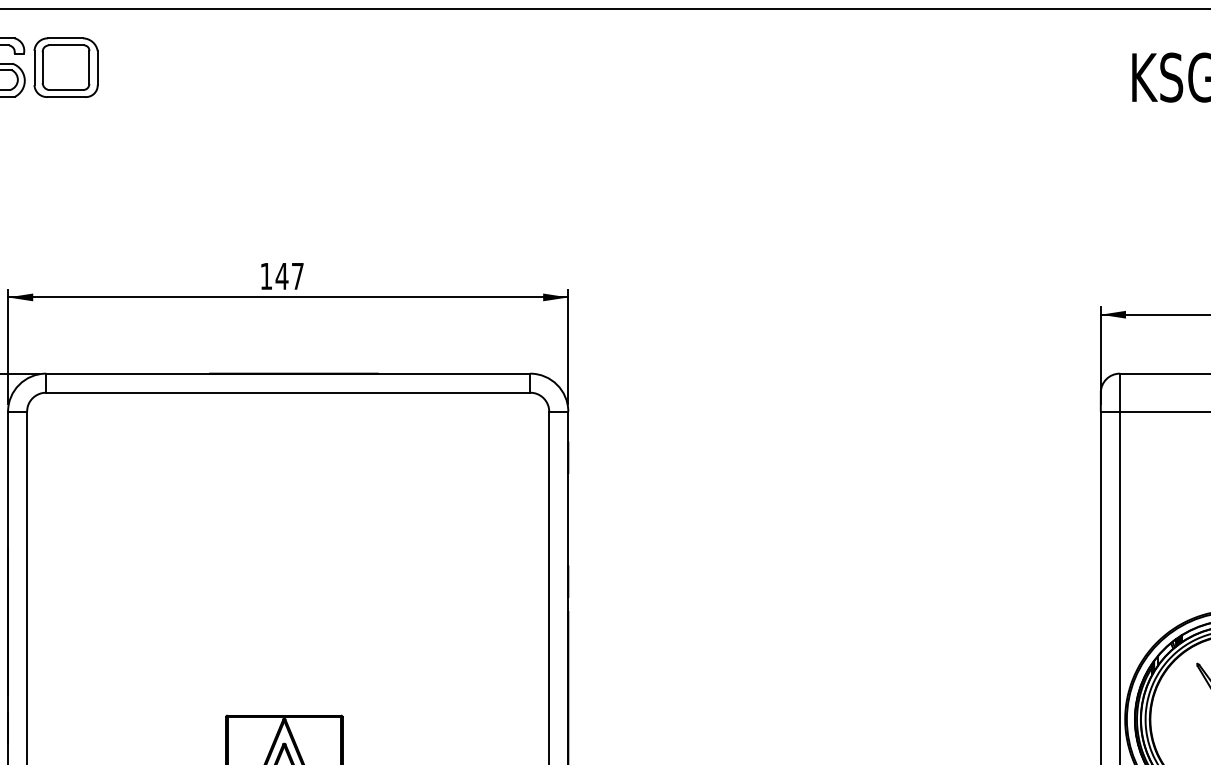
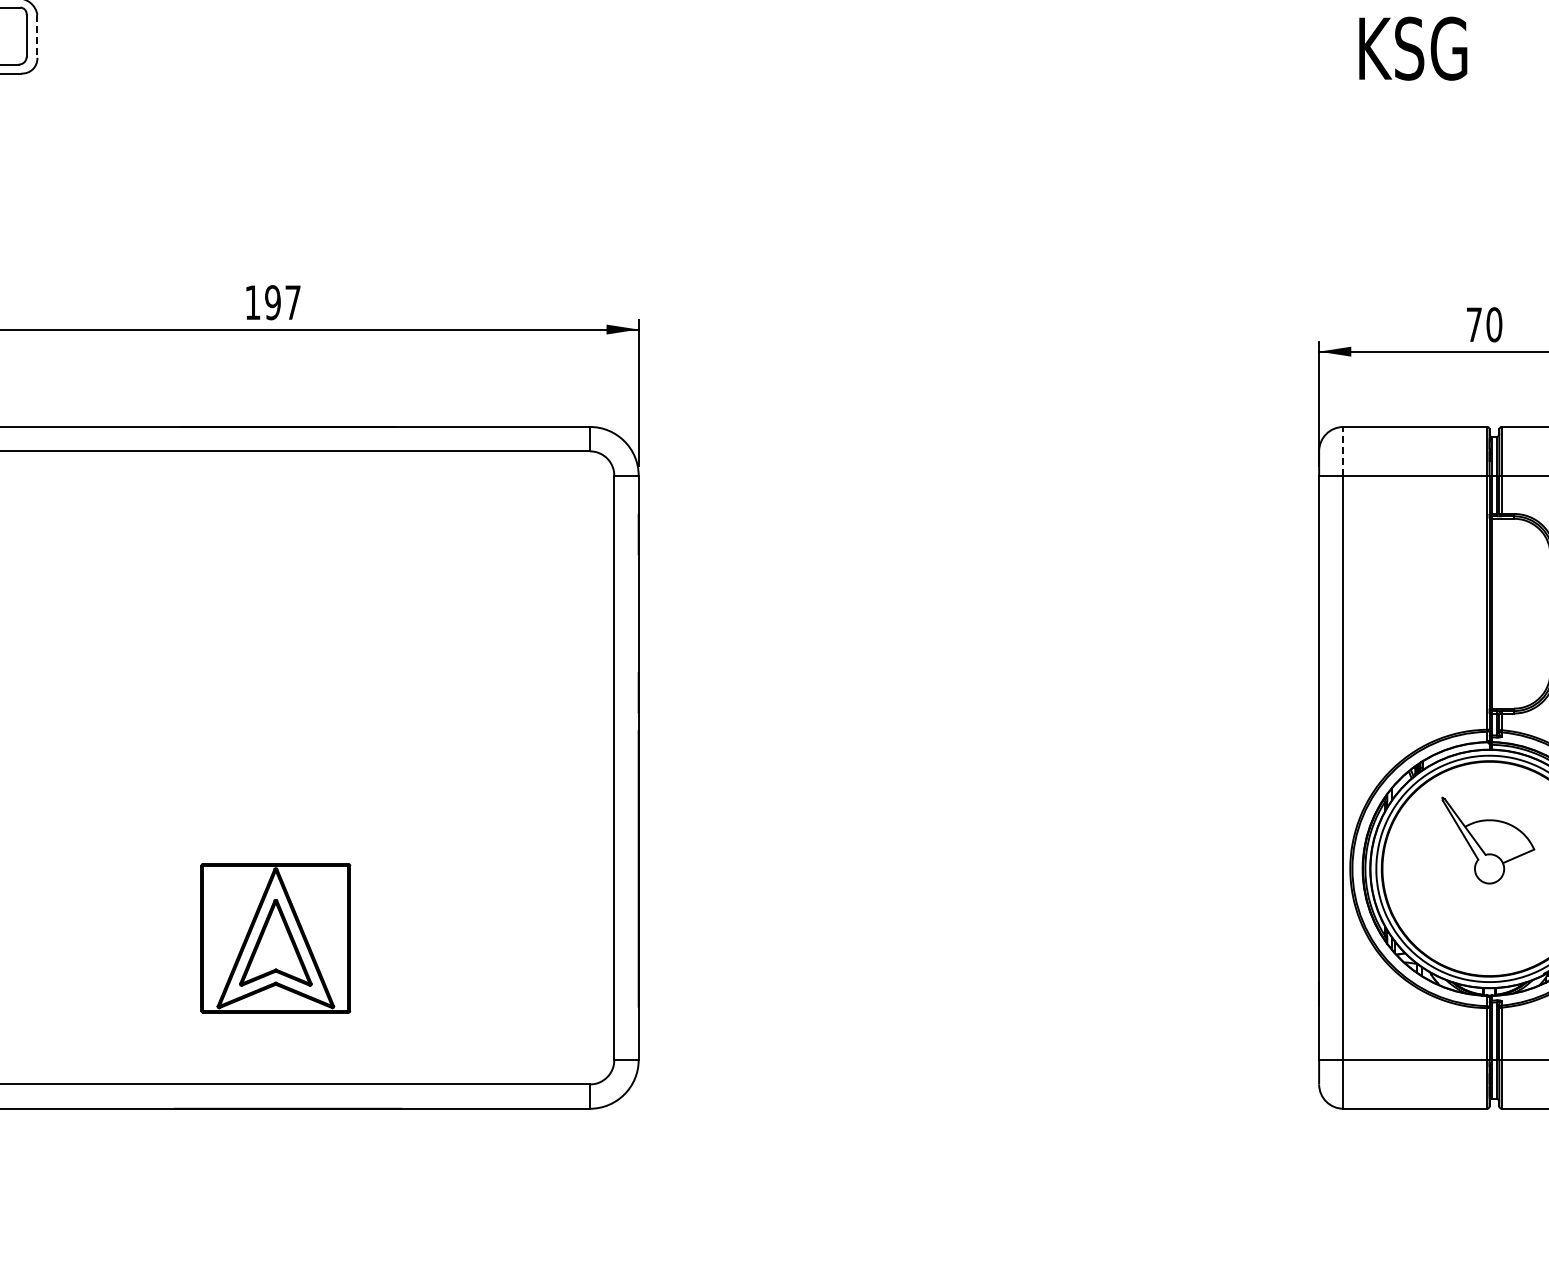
line: (97, 68) -> (37, 36), solid -> dashed
text: (281, 276) -> (272, 302), 147 -> 197
line: (1119, 392) -> (1343, 450), solid -> dashed

